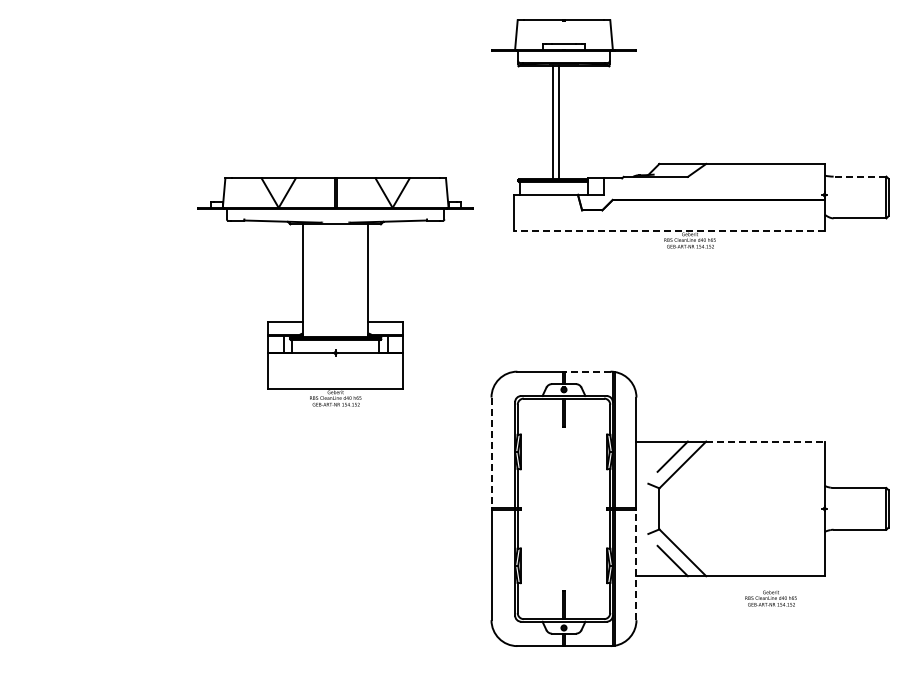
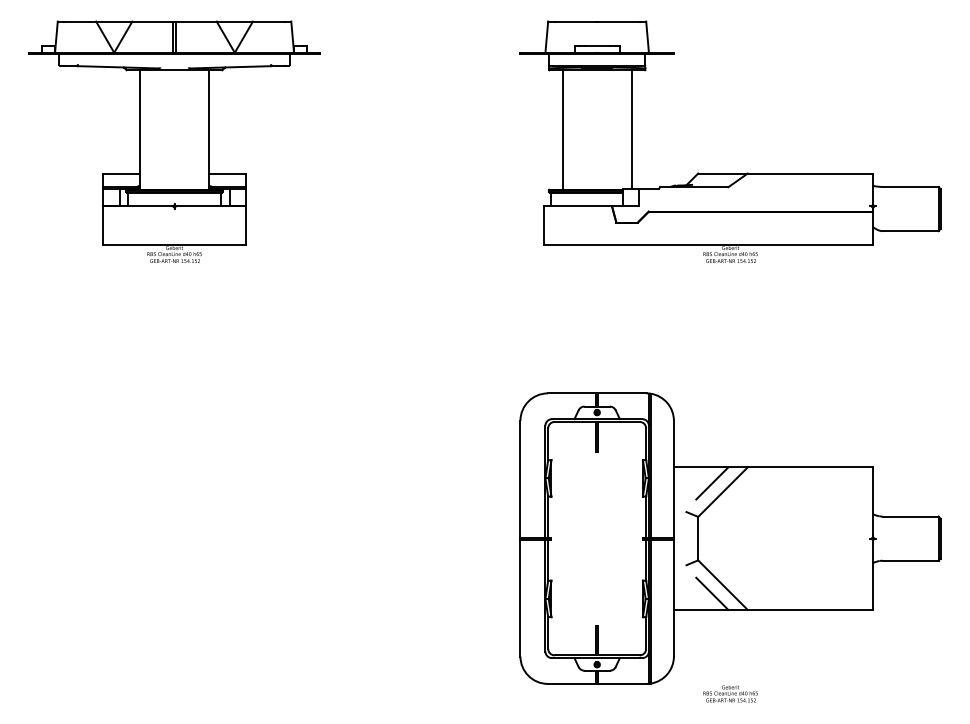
line: (553, 122) -> (562, 129), moved
line: (558, 122) -> (631, 129), moved
line: (859, 176) -> (909, 186), dashed -> solid
line: (668, 231) -> (707, 245), dashed -> solid
part: (335, 291) -> (174, 141), moved
line: (587, 371) -> (622, 393), dashed -> solid
line: (765, 441) -> (810, 467), dashed -> solid
line: (491, 453) -> (520, 480), dashed -> solid
line: (636, 564) -> (673, 597), dashed -> solid
text: (770, 598) -> (730, 693), moved

